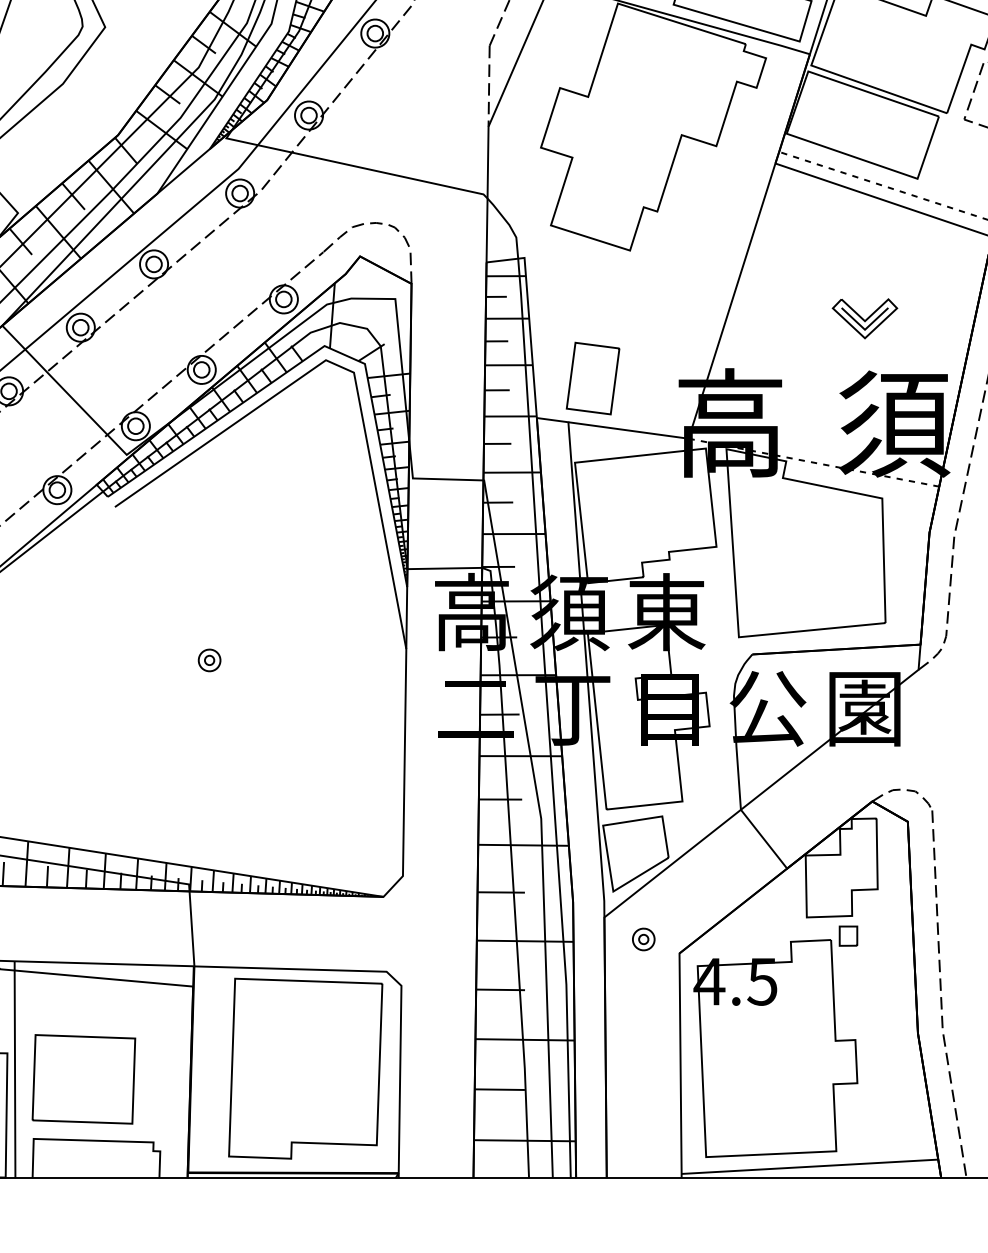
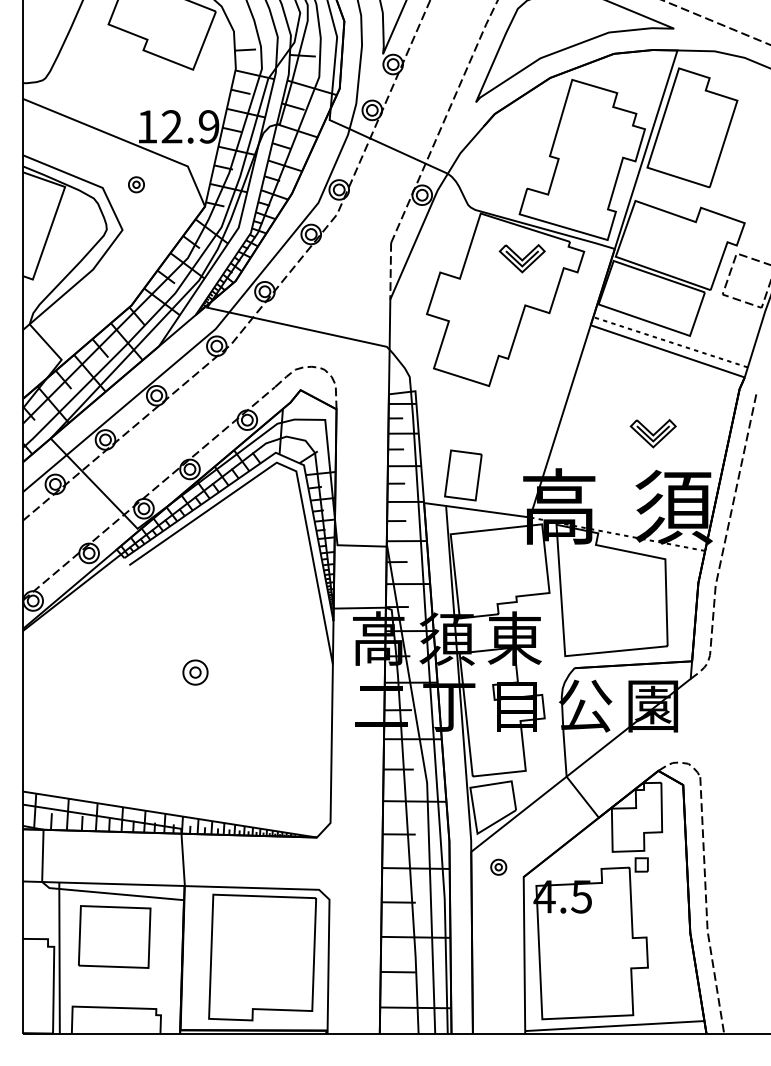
part: (676, 67) -> (521, 258), added
part: (209, 659) -> (195, 671), size x1.6
part: (83, 1078) -> (114, 936), moved

